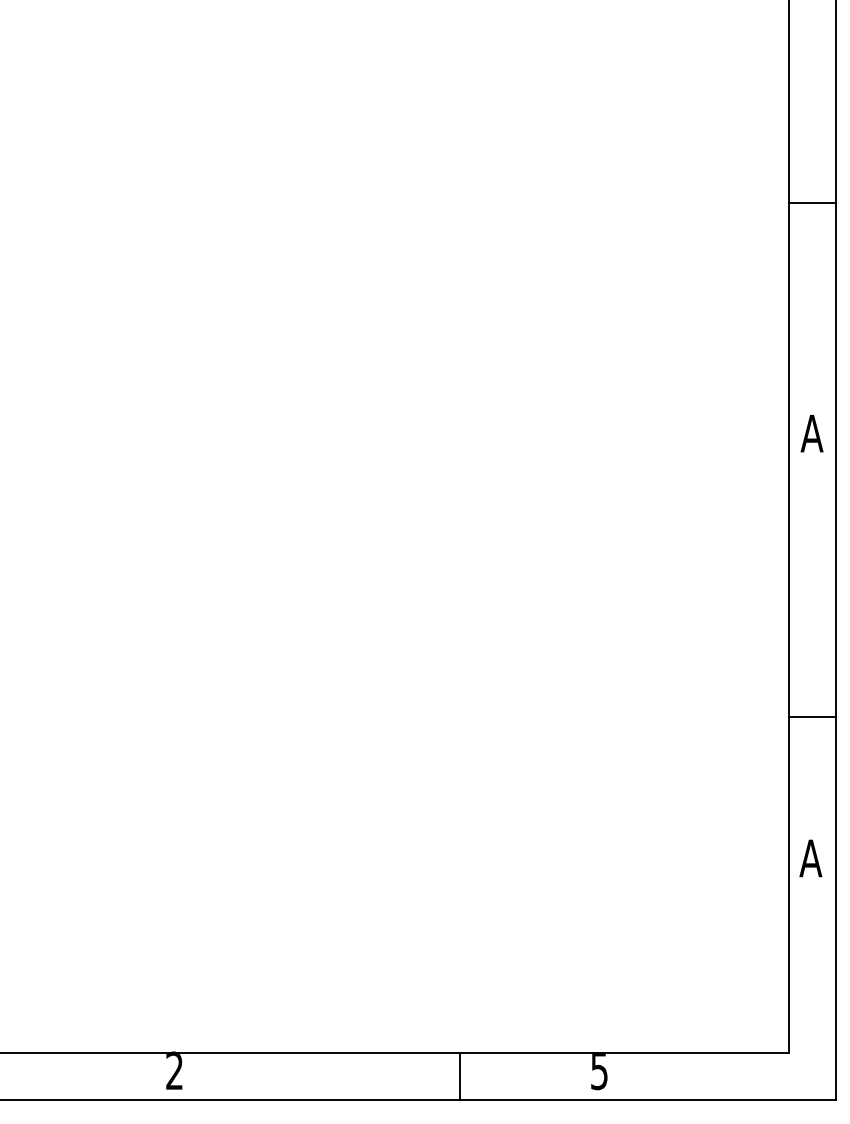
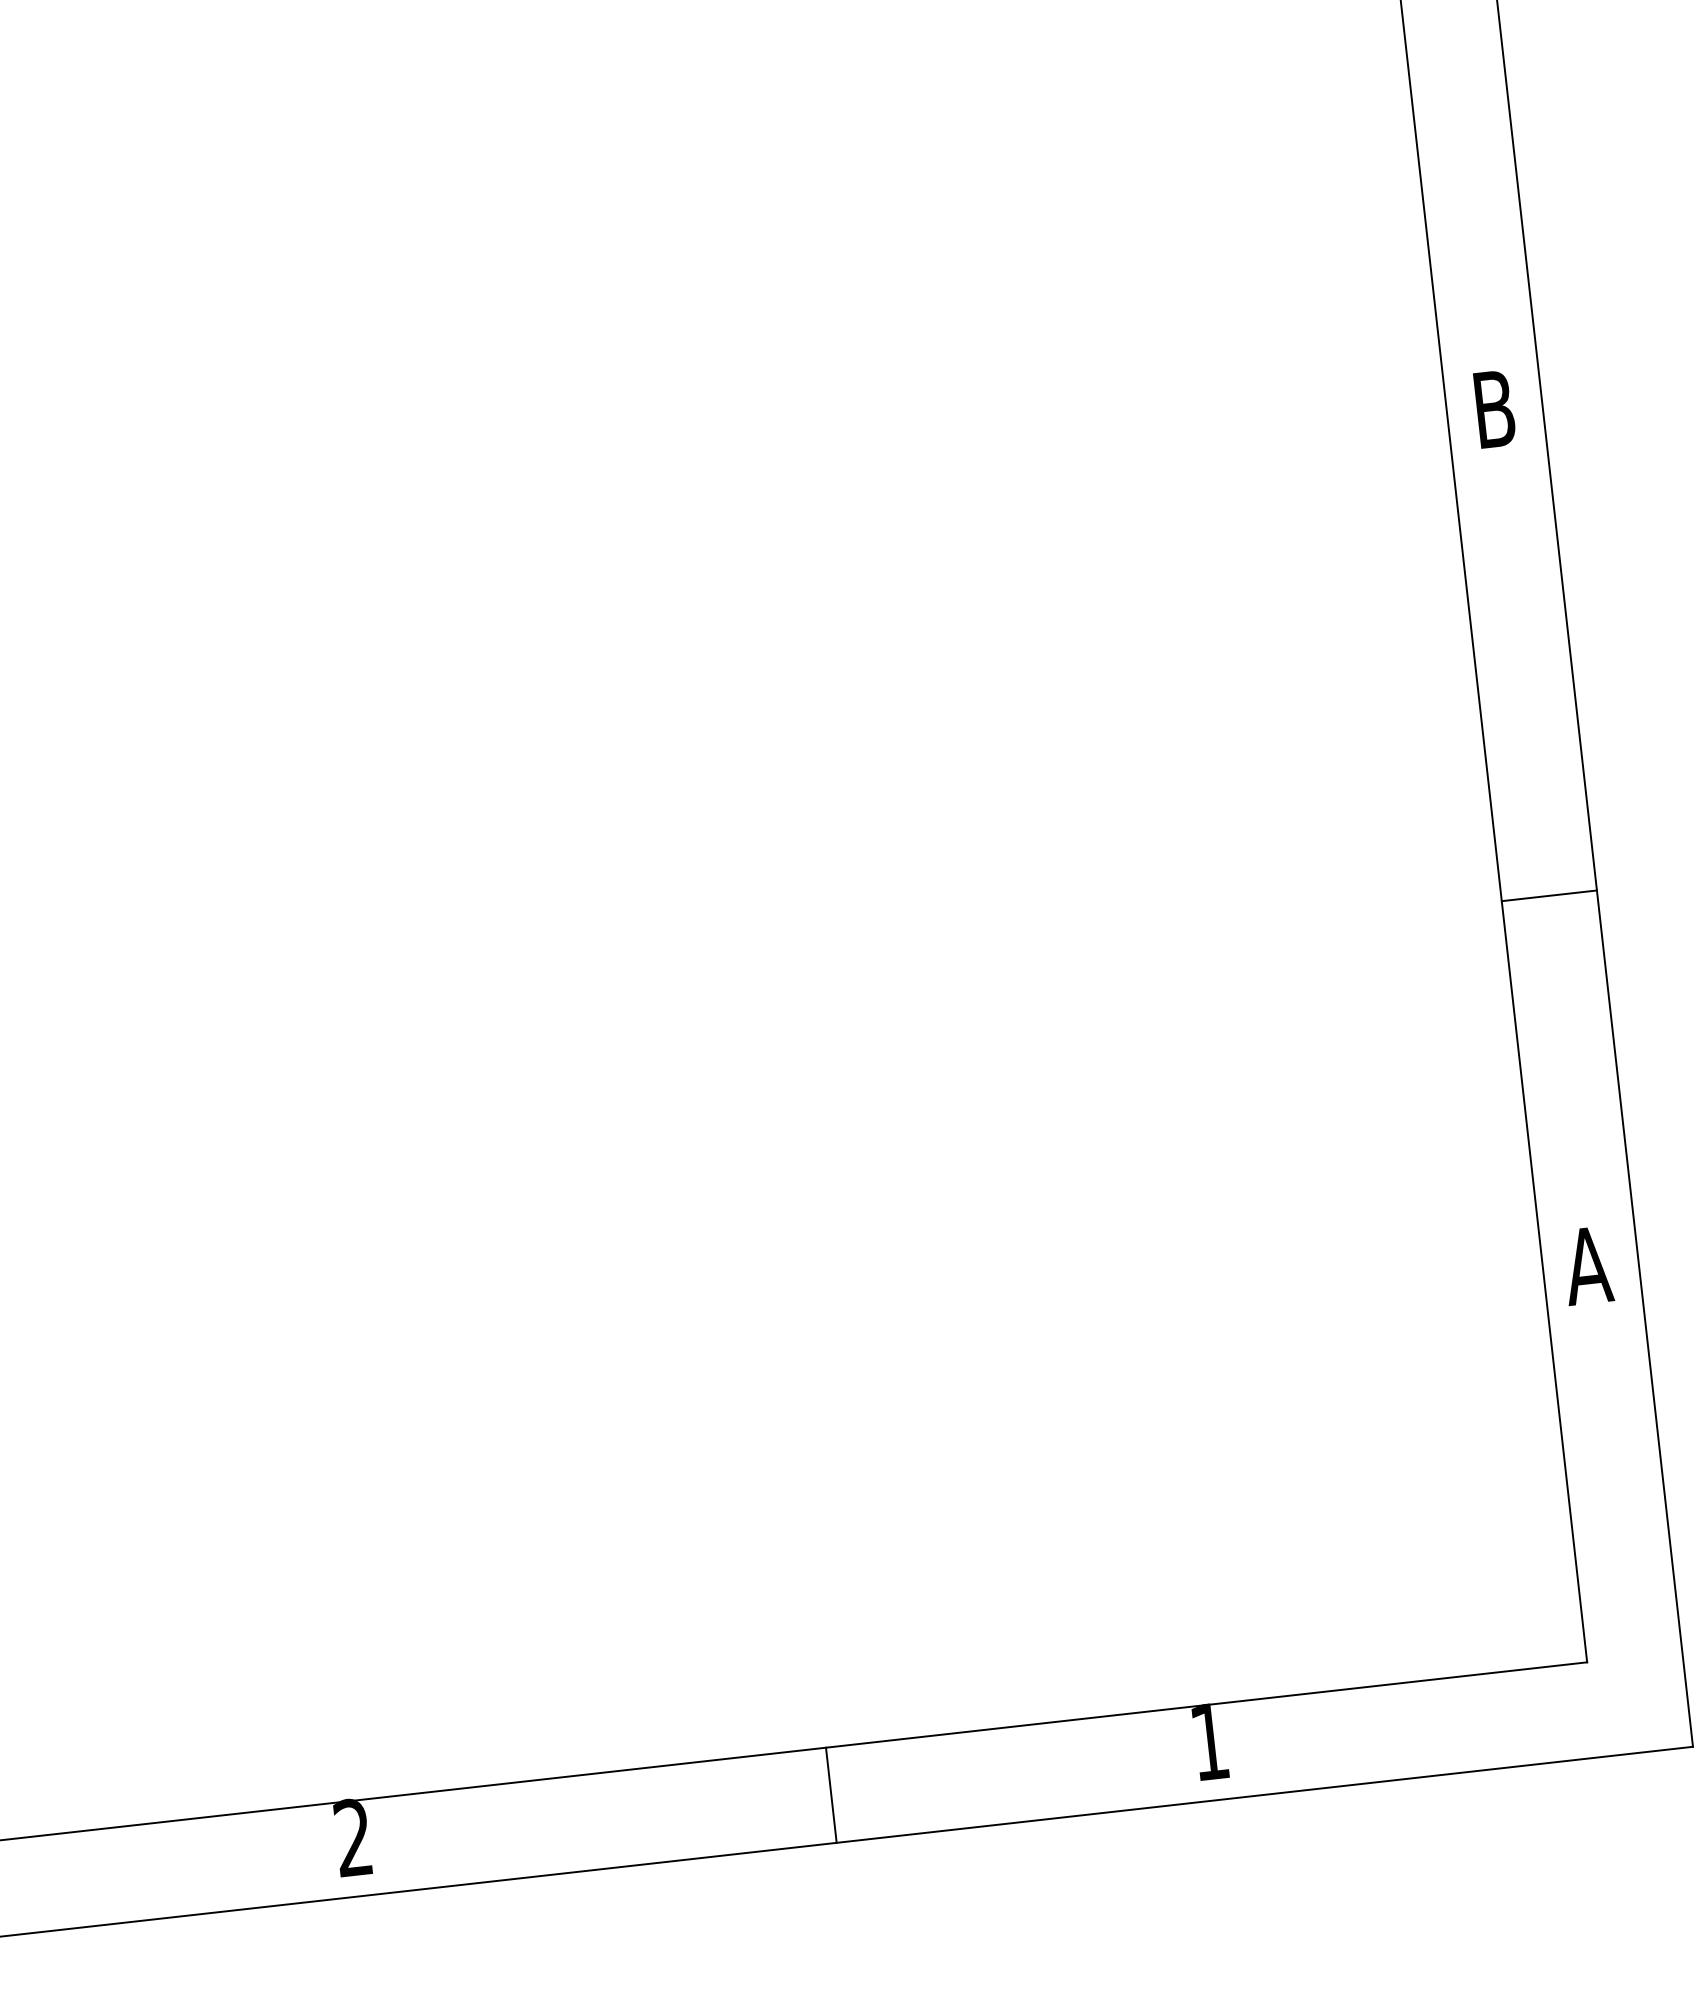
text: (811, 433) -> (1493, 409), A -> B
line: (811, 717) -> (1547, 896), moved
text: (599, 1072) -> (1210, 1745), 5 -> 1
line: (460, 1075) -> (831, 1793), moved

